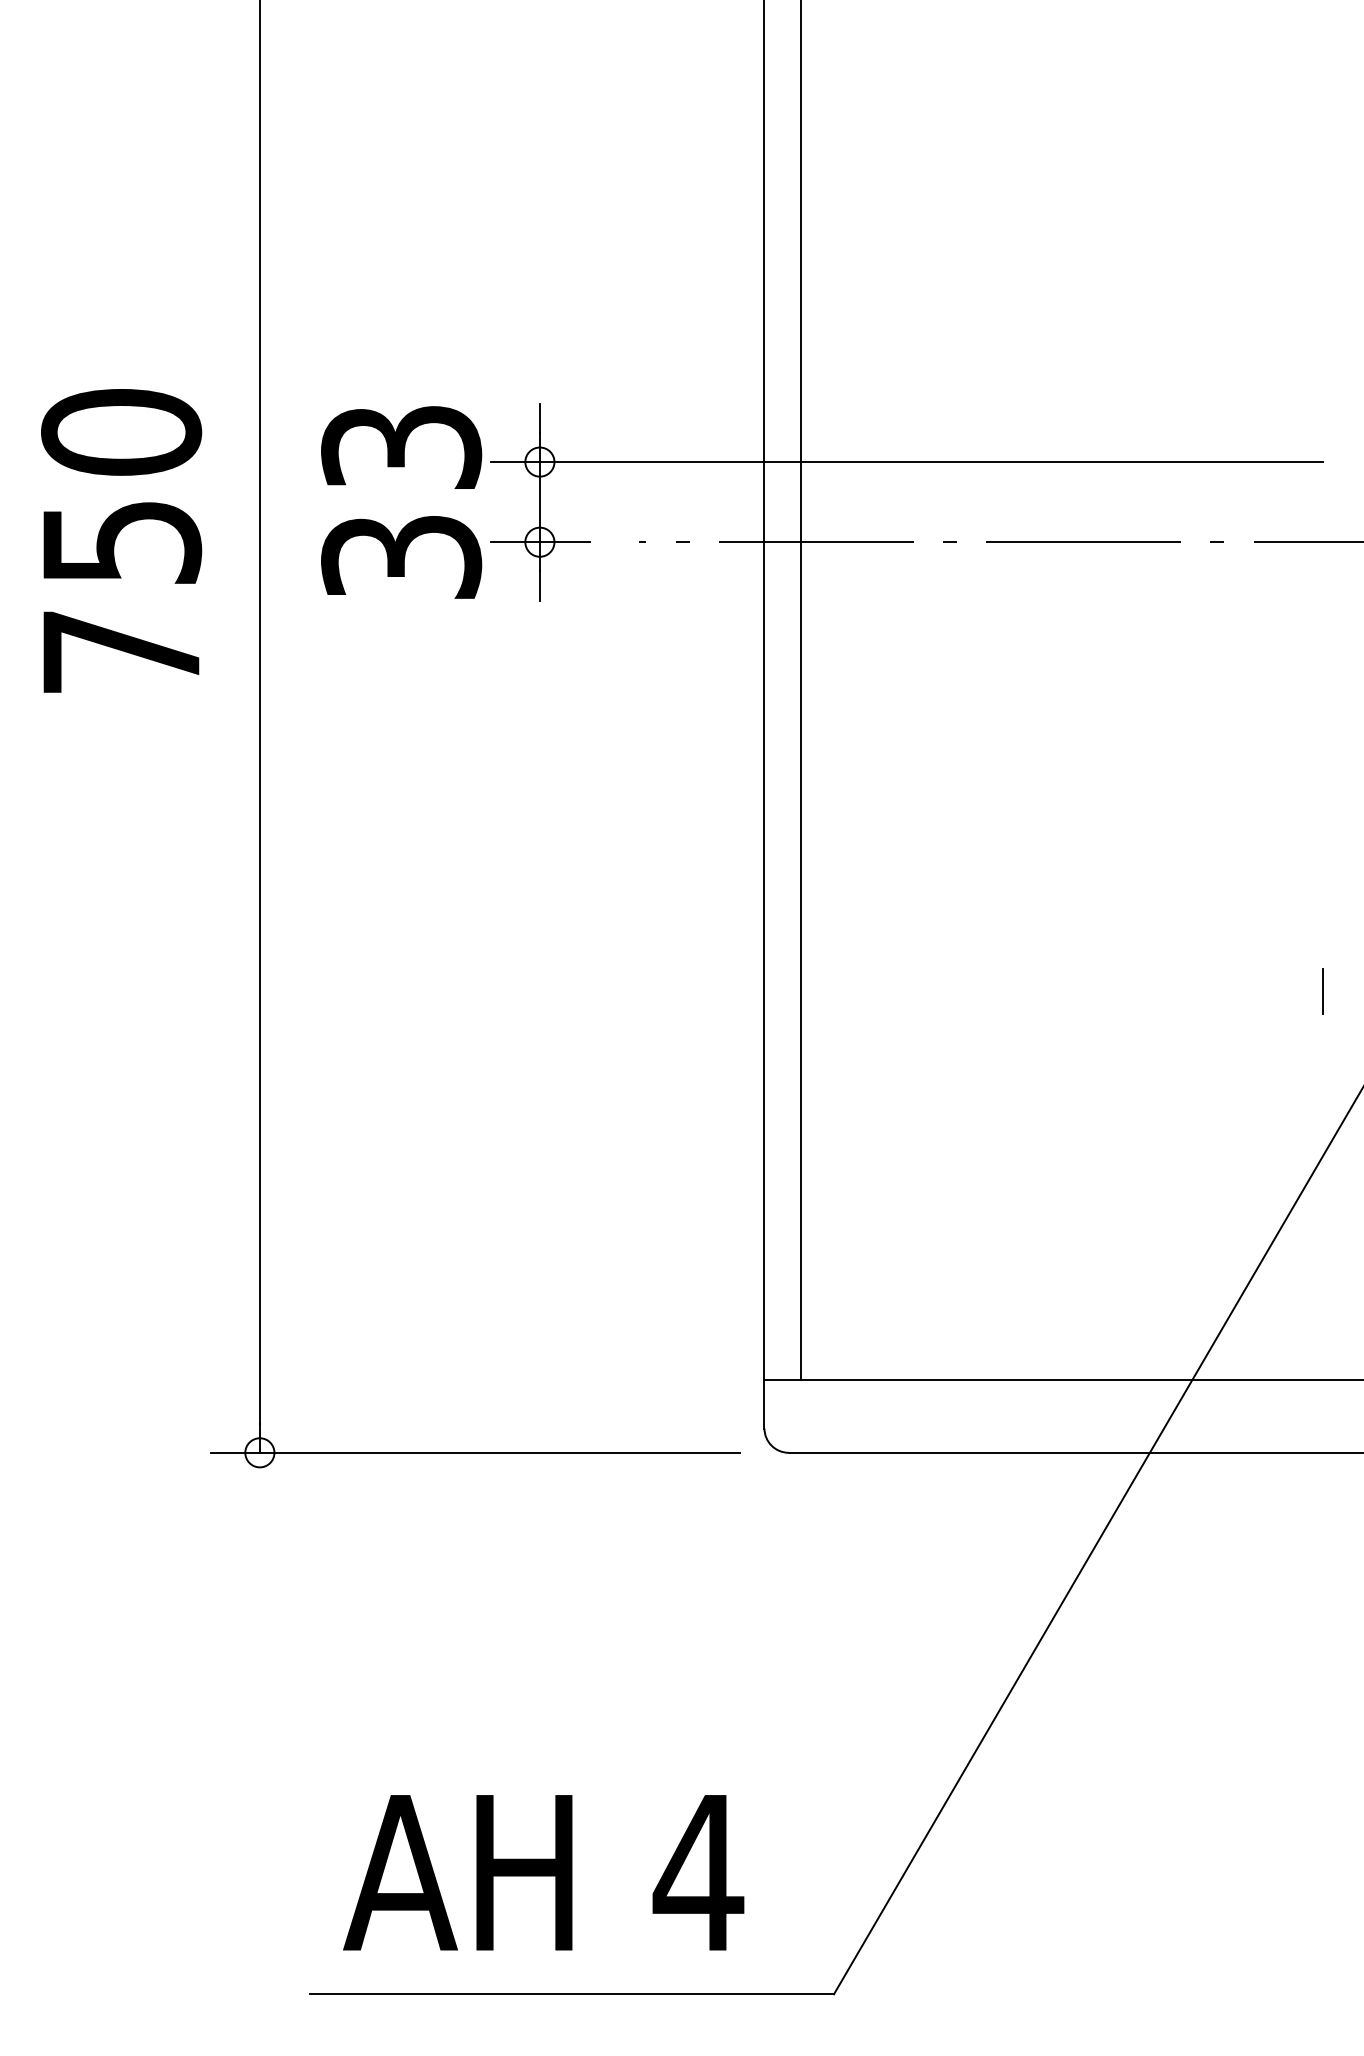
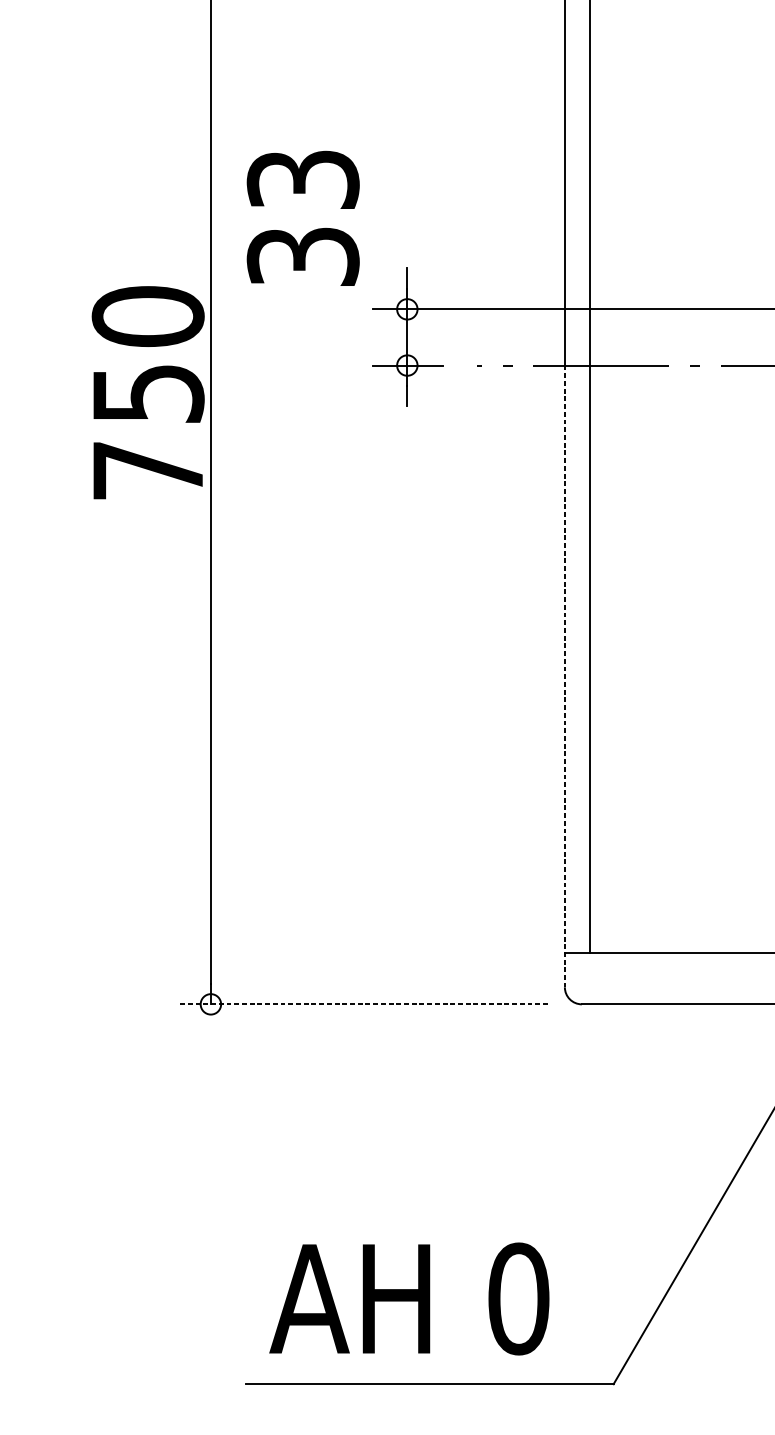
text: (401, 502) -> (303, 218), moved
text: (121, 540) -> (148, 392), moved
line: (764, 985) -> (564, 676), solid -> dashed
line: (475, 1452) -> (362, 1004), solid -> dashed
text: (698, 1872) -> (518, 1298), 4 -> 0

